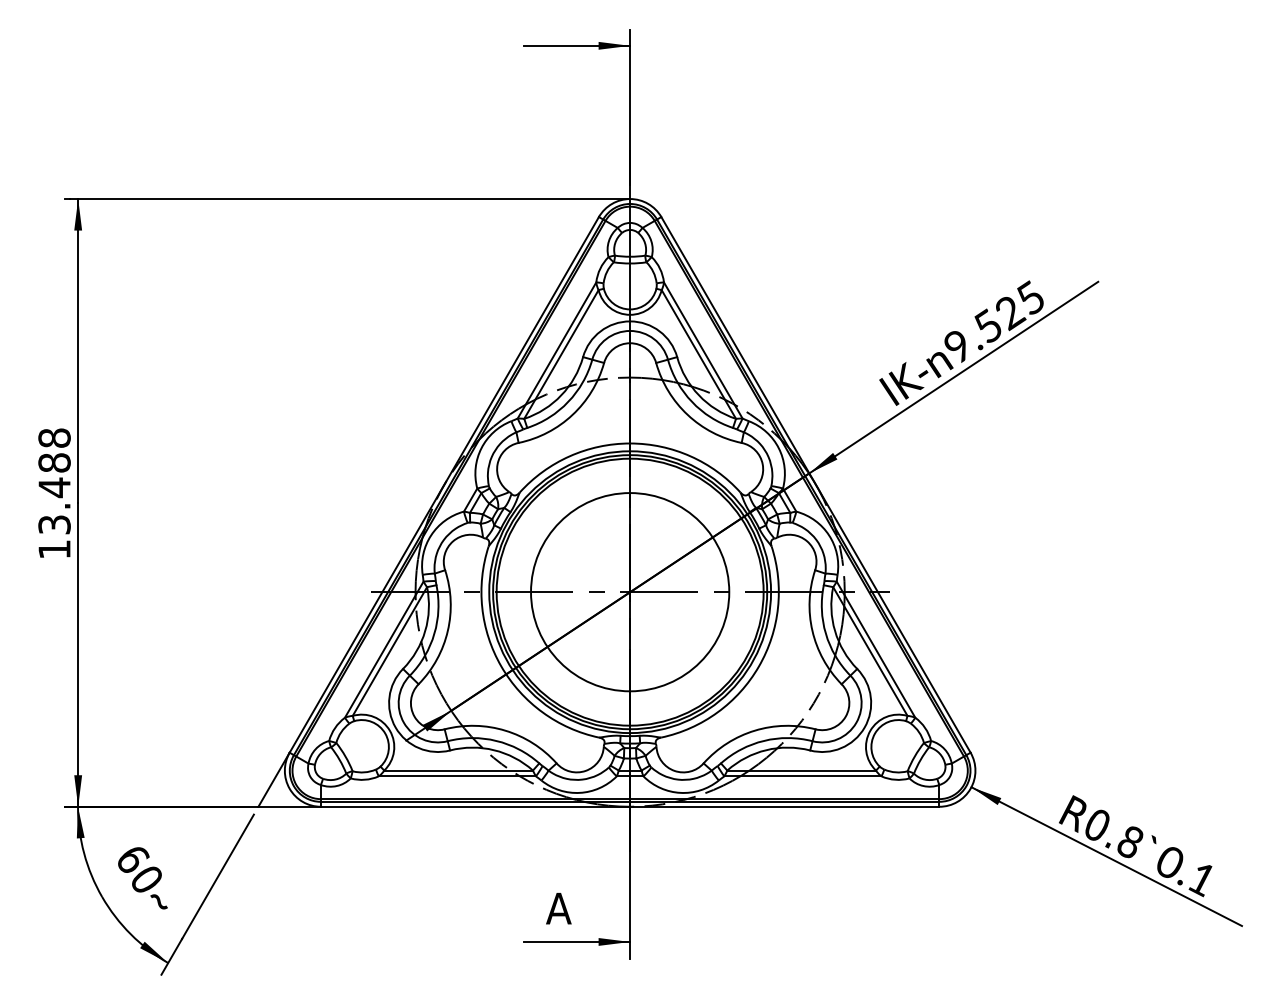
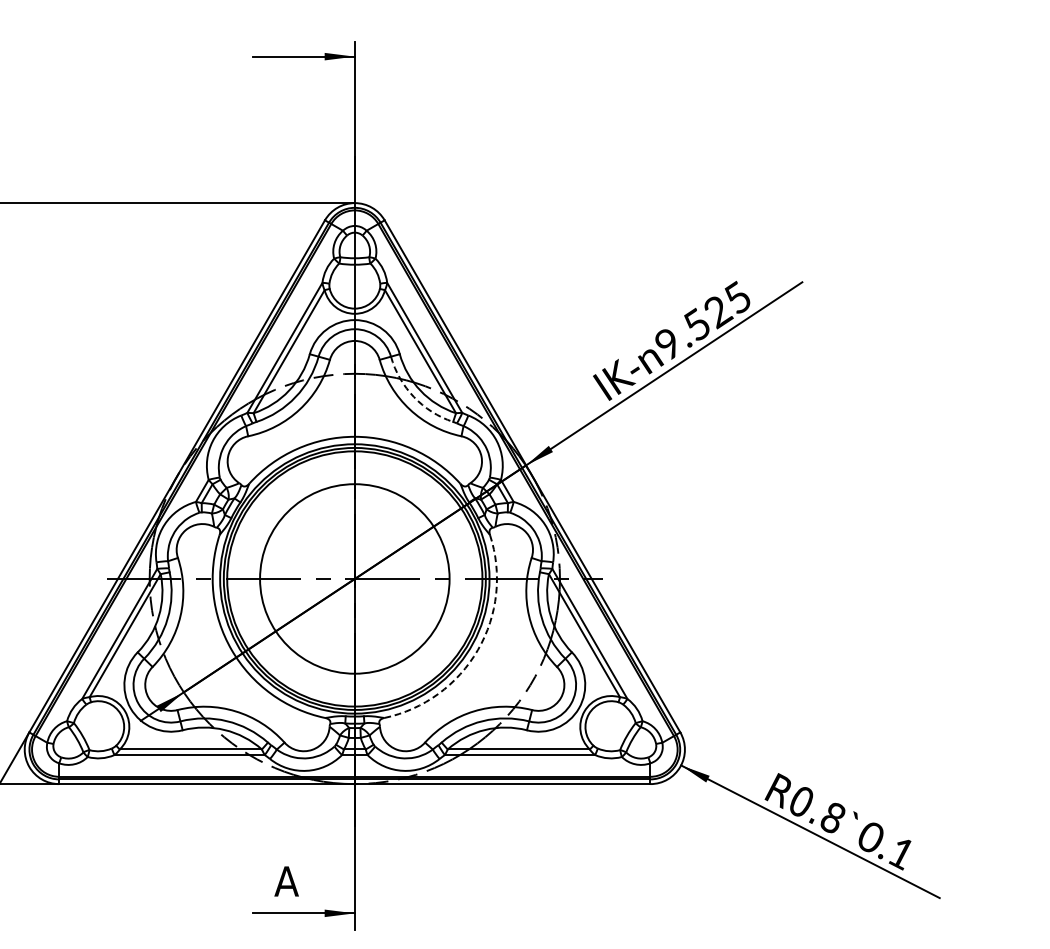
arc: (692, 401) -> (414, 396), solid -> dashed
arc: (758, 666) -> (477, 650), solid -> dashed

